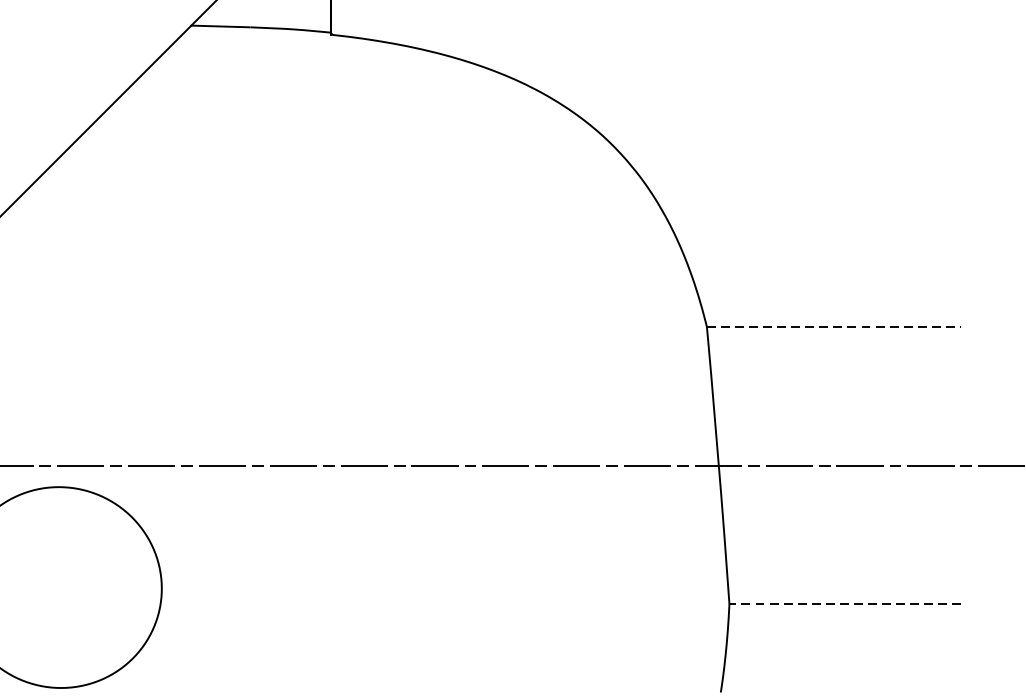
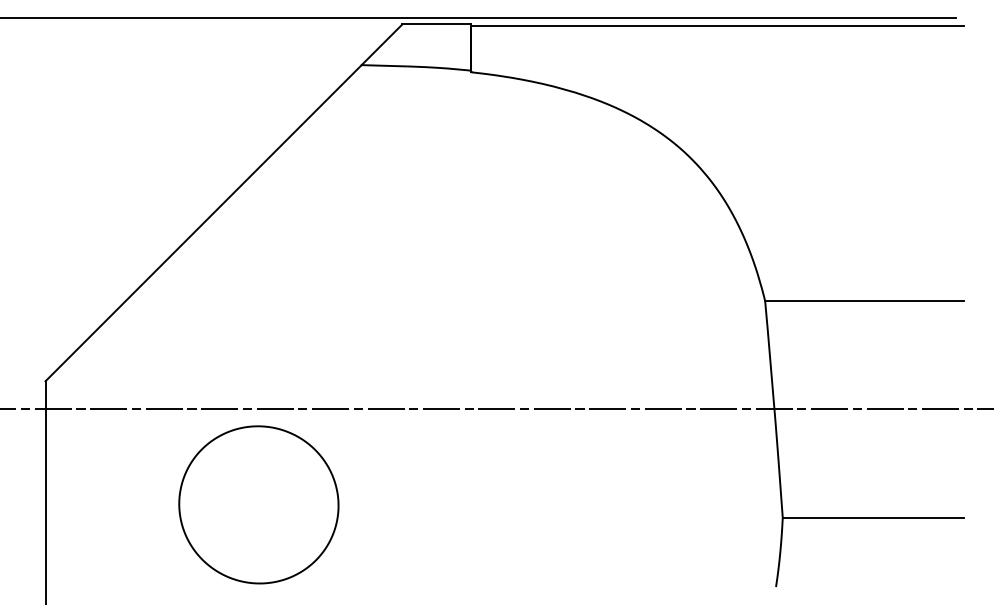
line: (833, 326) -> (864, 300), dashed -> solid
line: (845, 603) -> (873, 517), dashed -> solid

